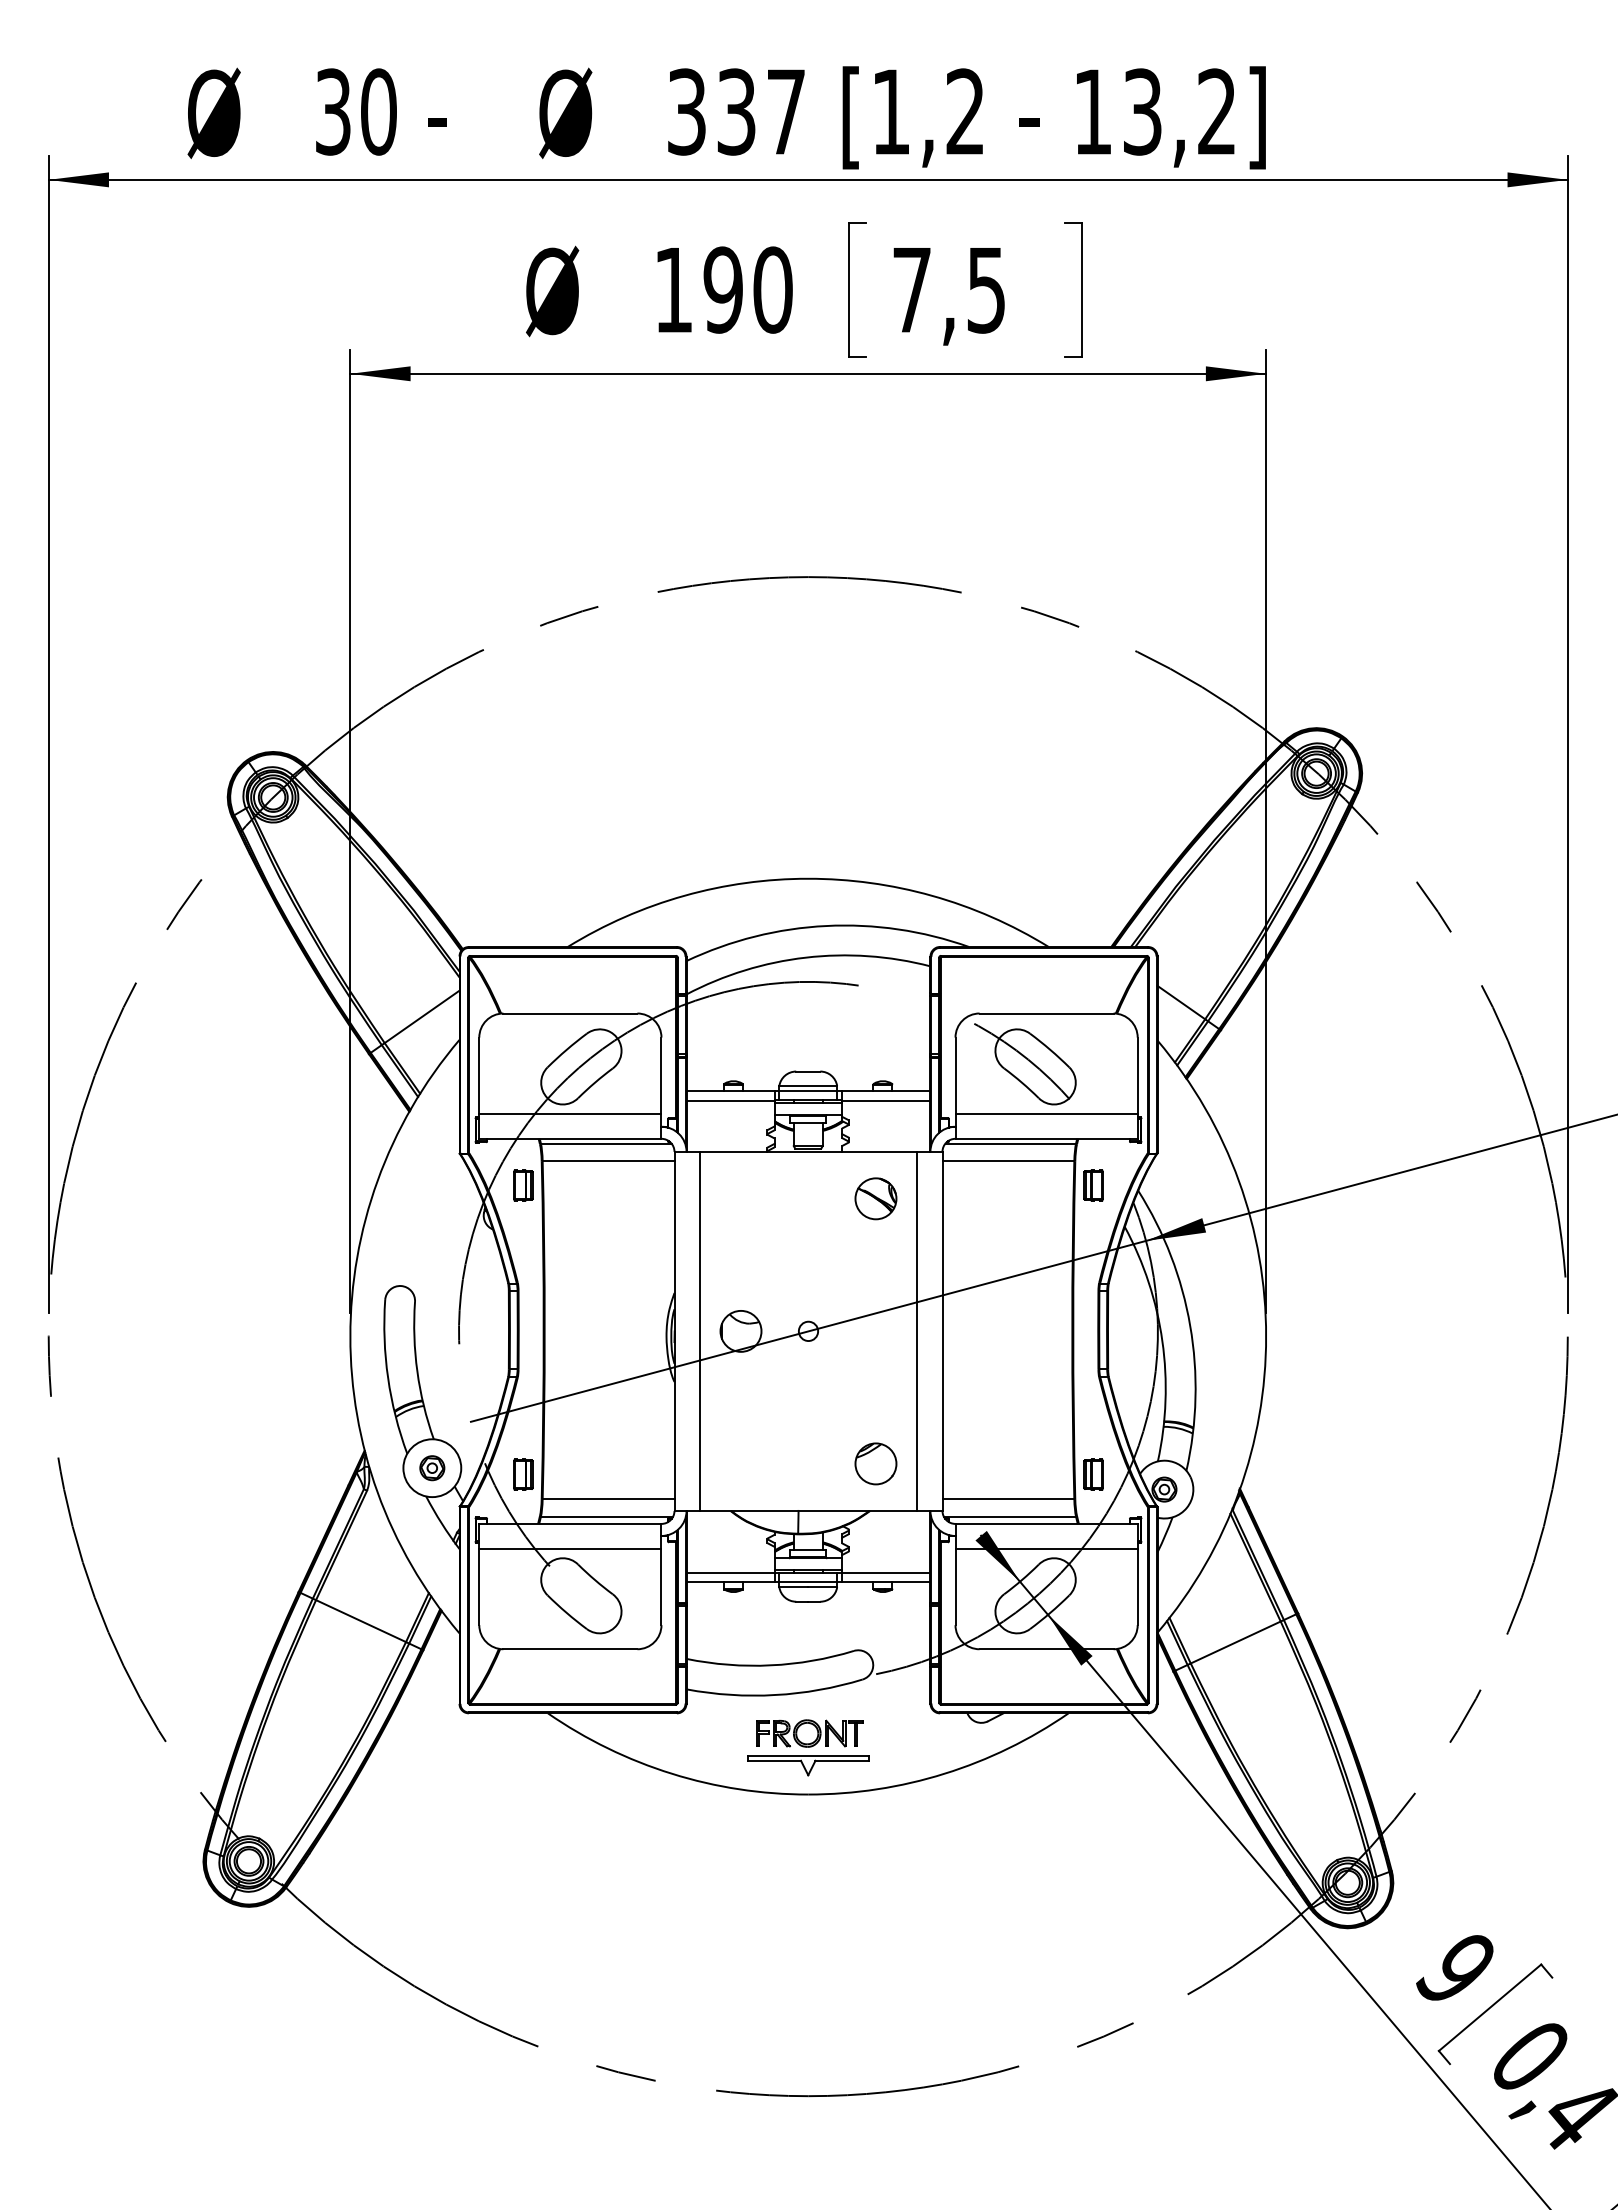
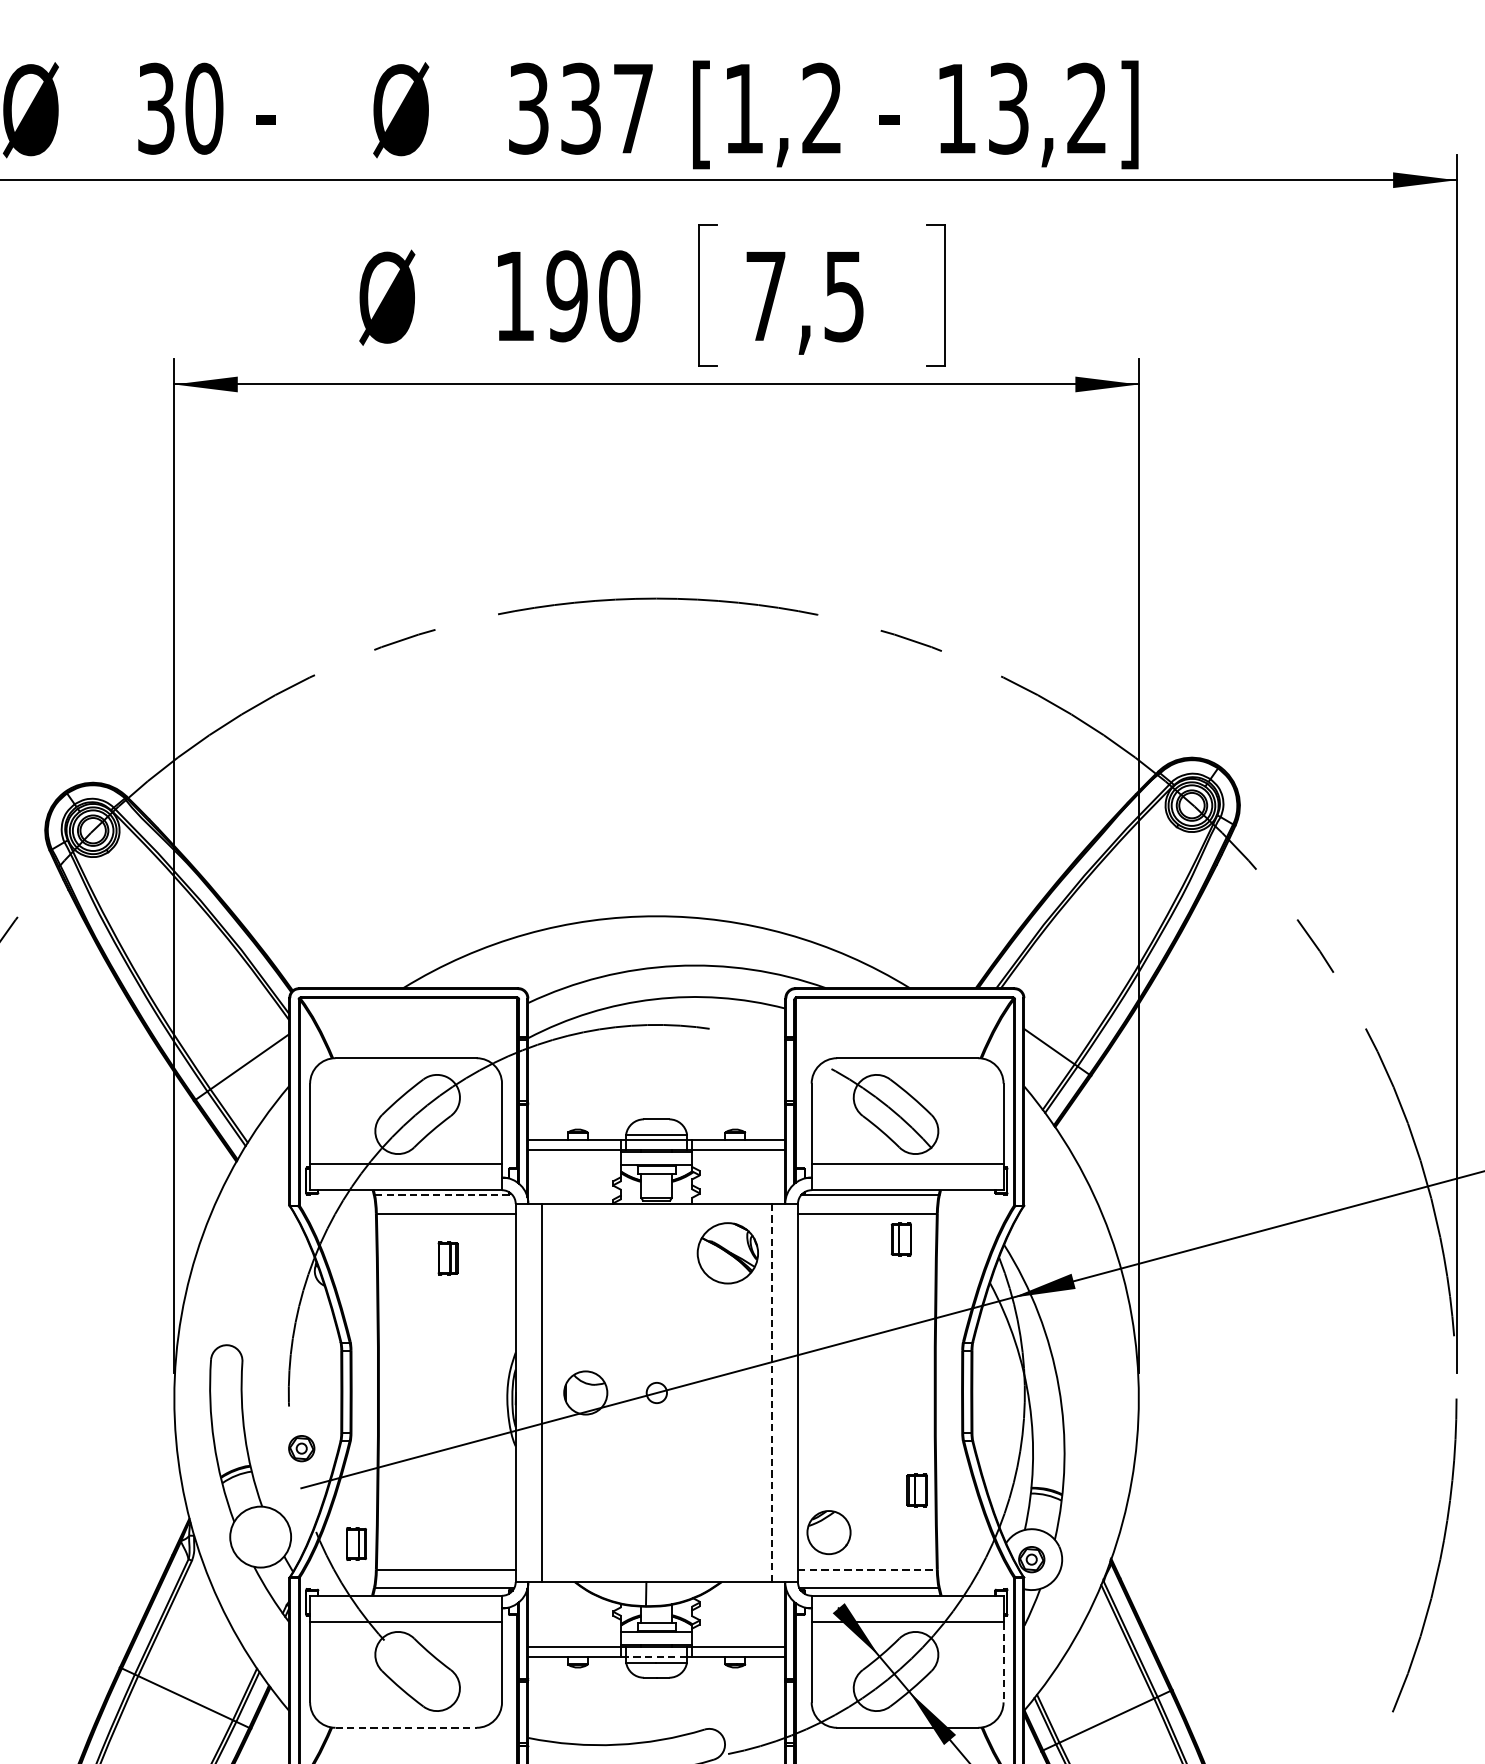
line: (606, 1143) -> (444, 1195), solid -> dashed
part: (523, 1185) -> (448, 1258), moved
part: (1093, 1185) -> (901, 1239), moved
part: (875, 1198) -> (727, 1253), size x1.4
line: (917, 1331) -> (771, 1393), solid -> dashed
part: (875, 1463) -> (828, 1532), moved
part: (432, 1468) -> (301, 1448), moved
part: (1093, 1474) -> (916, 1490), moved
line: (1008, 1499) -> (867, 1570), solid -> dashed
line: (808, 1582) -> (656, 1657), solid -> dashed
line: (1137, 1587) -> (1003, 1662), solid -> dashed
line: (570, 1649) -> (406, 1728), solid -> dashed

